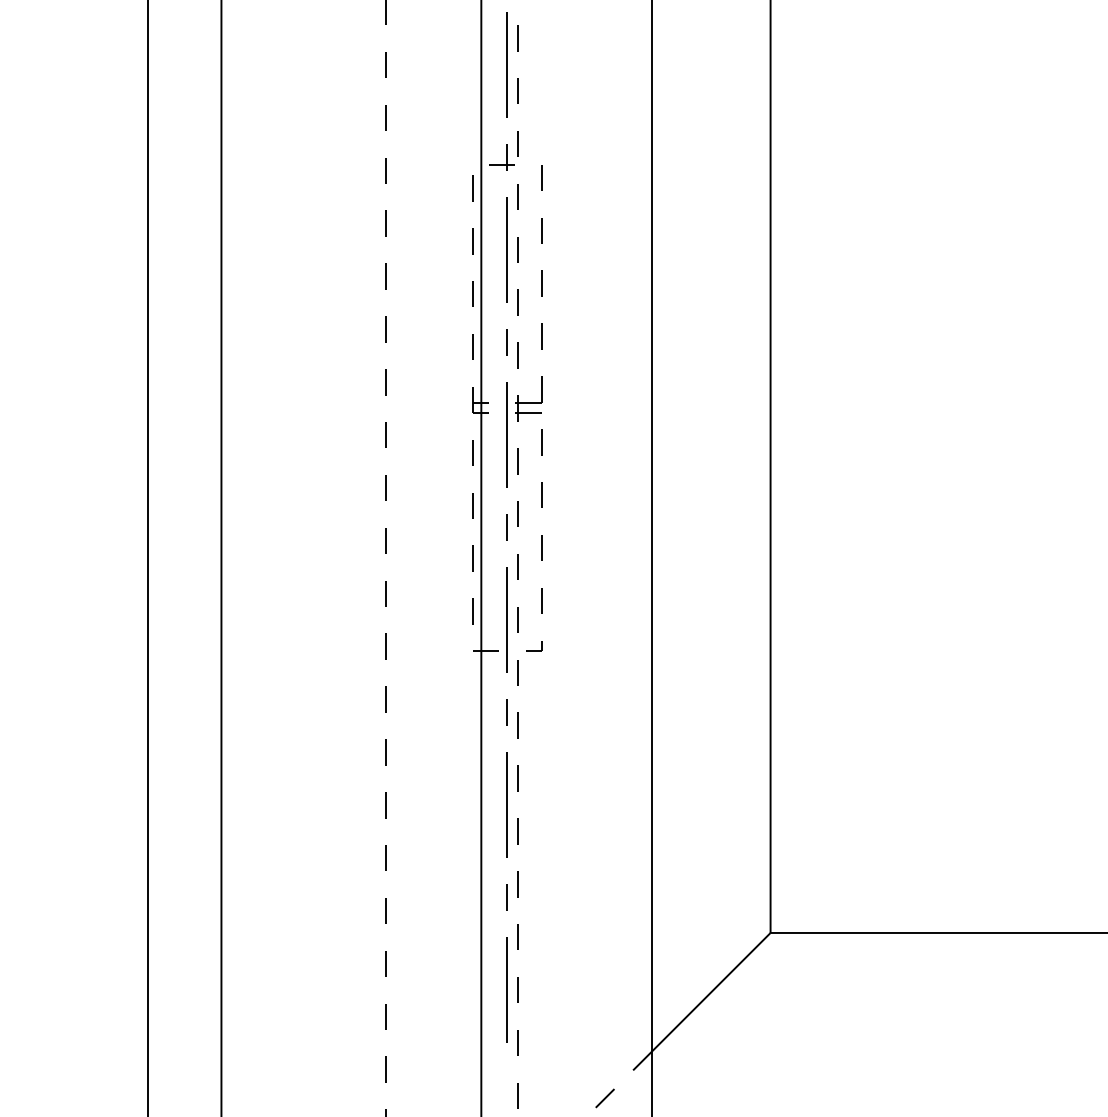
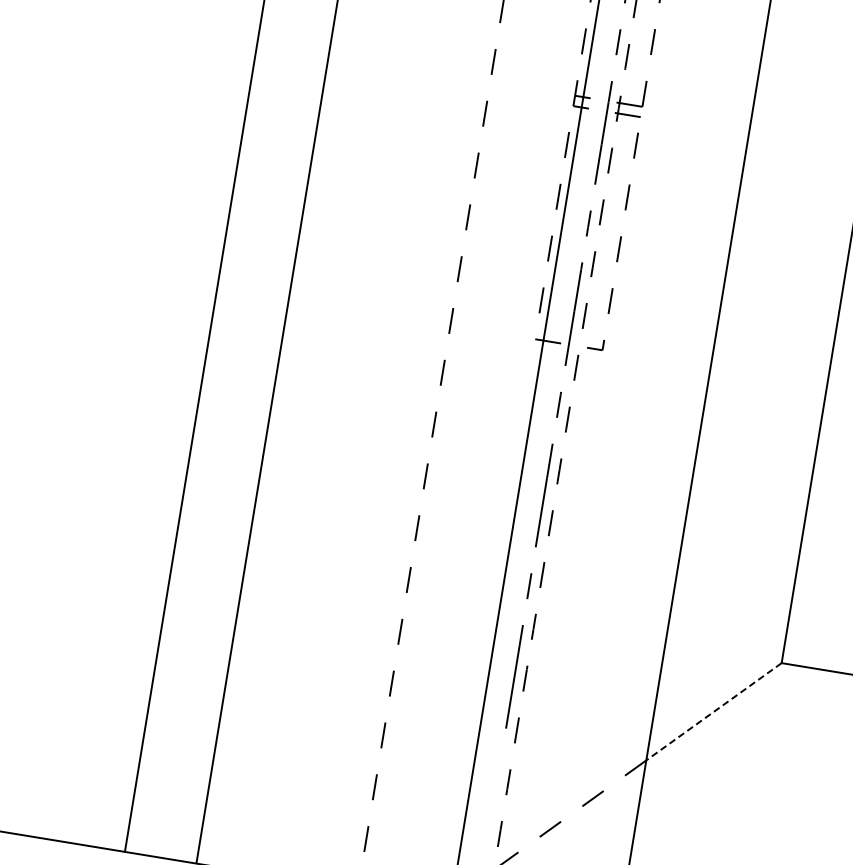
line: (711, 992) -> (714, 711), solid -> dashed

